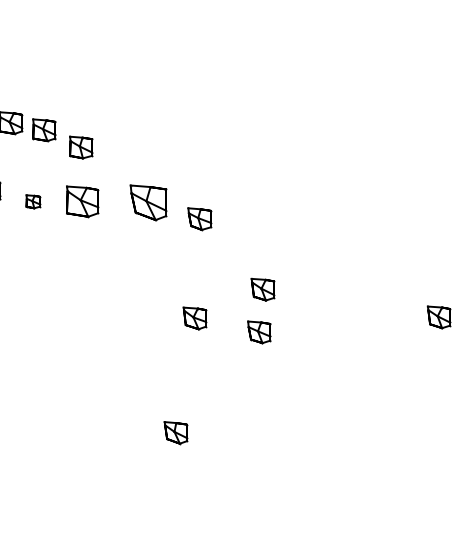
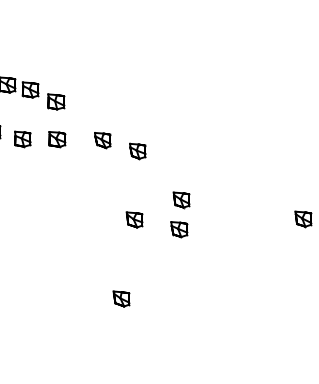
part: (32, 202) -> (22, 139), size x1.67
part: (83, 202) -> (57, 139), size x0.71
part: (148, 203) -> (102, 140), size x0.62

